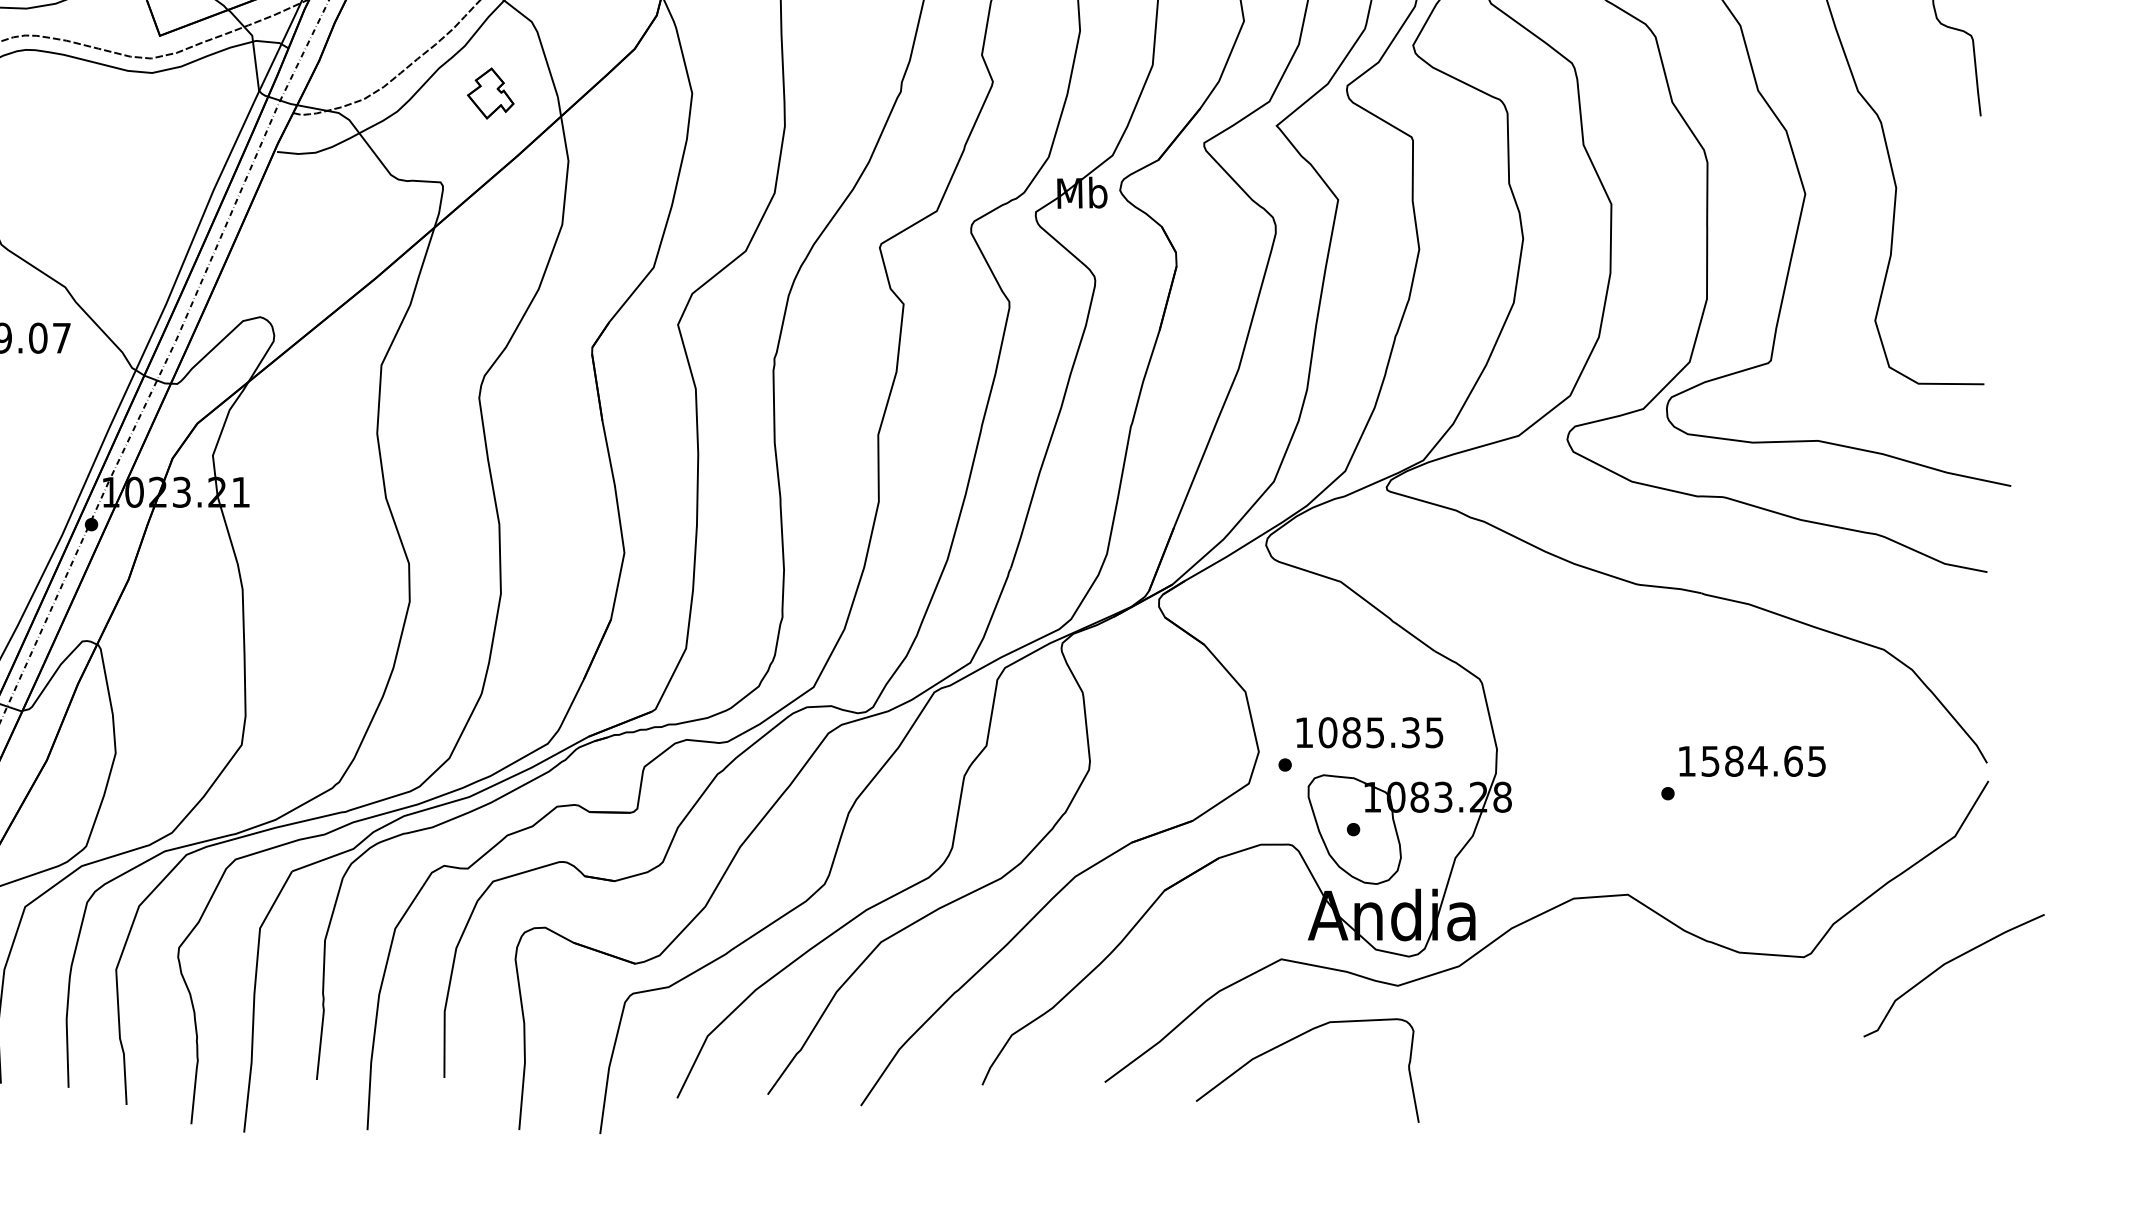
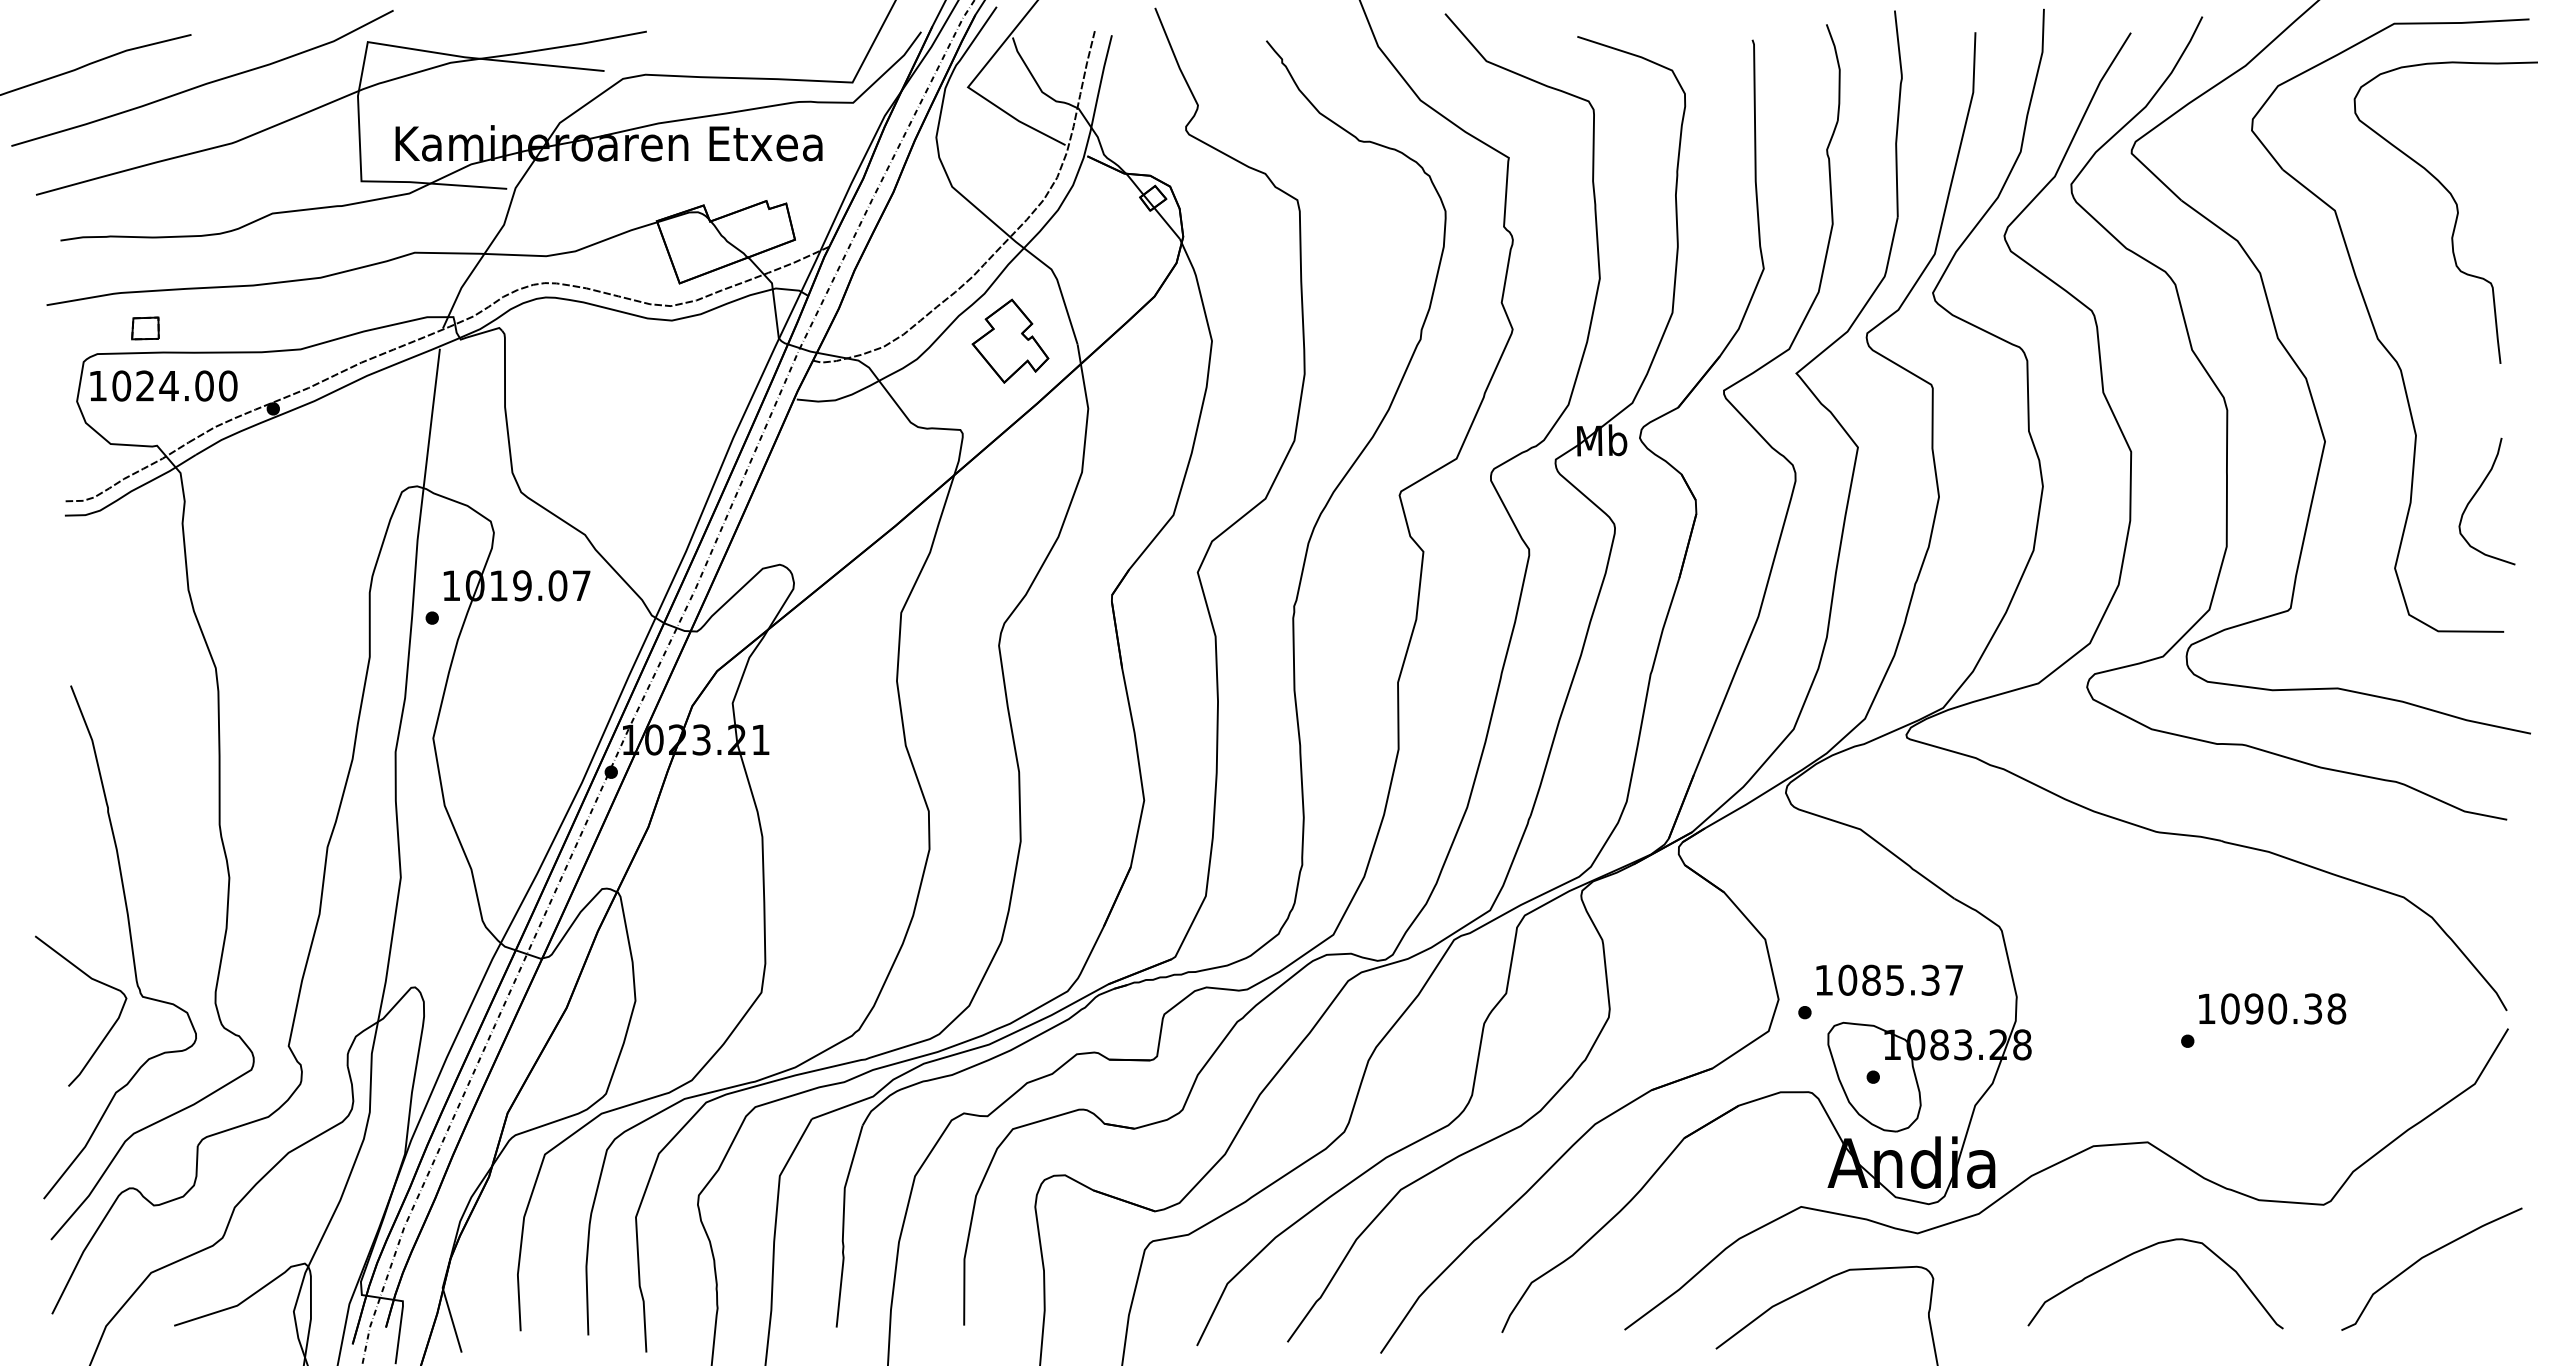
part: (490, 92) -> (1010, 340), size x1.67
curve: (1955, 247) -> (2475, 495), added
text: (1433, 732) -> (1953, 980), 1085.35 -> 1085.37
text: (1763, 760) -> (2283, 1008), 1584.65 -> 1090.38
curve: (1947, 963) -> (2425, 1257), moved
curve: (1623, 1002) -> (2143, 1250), added

